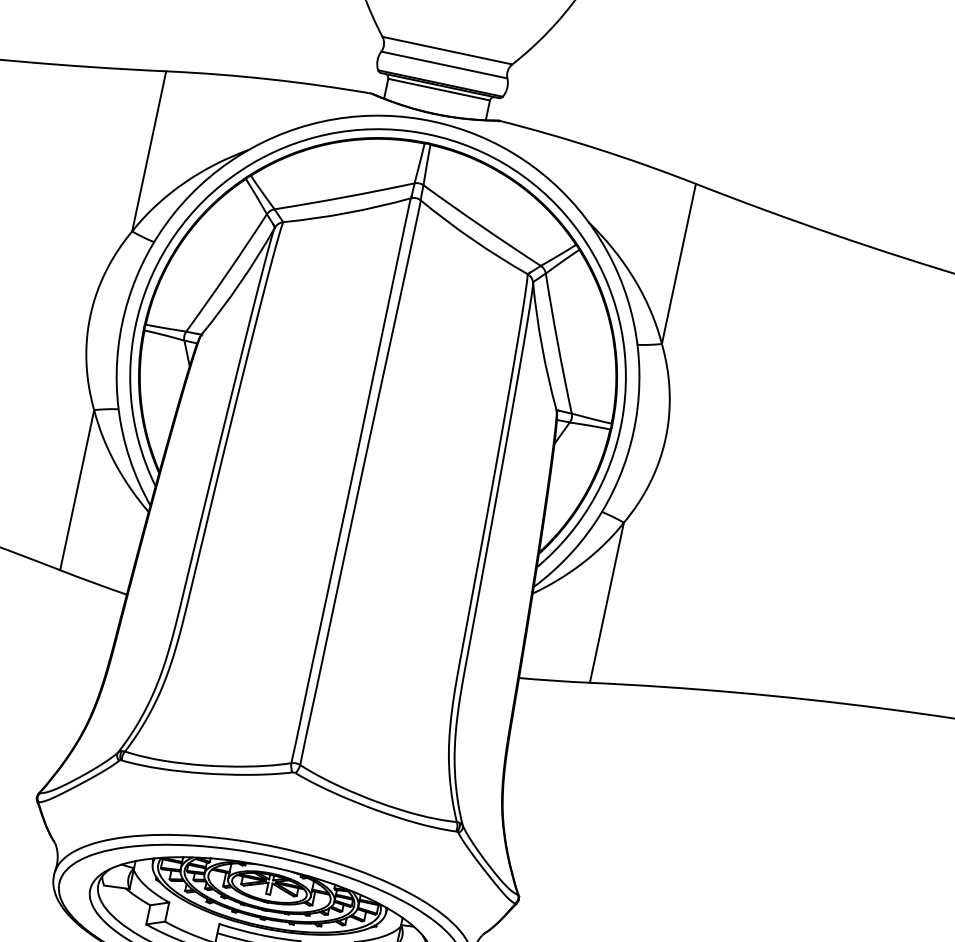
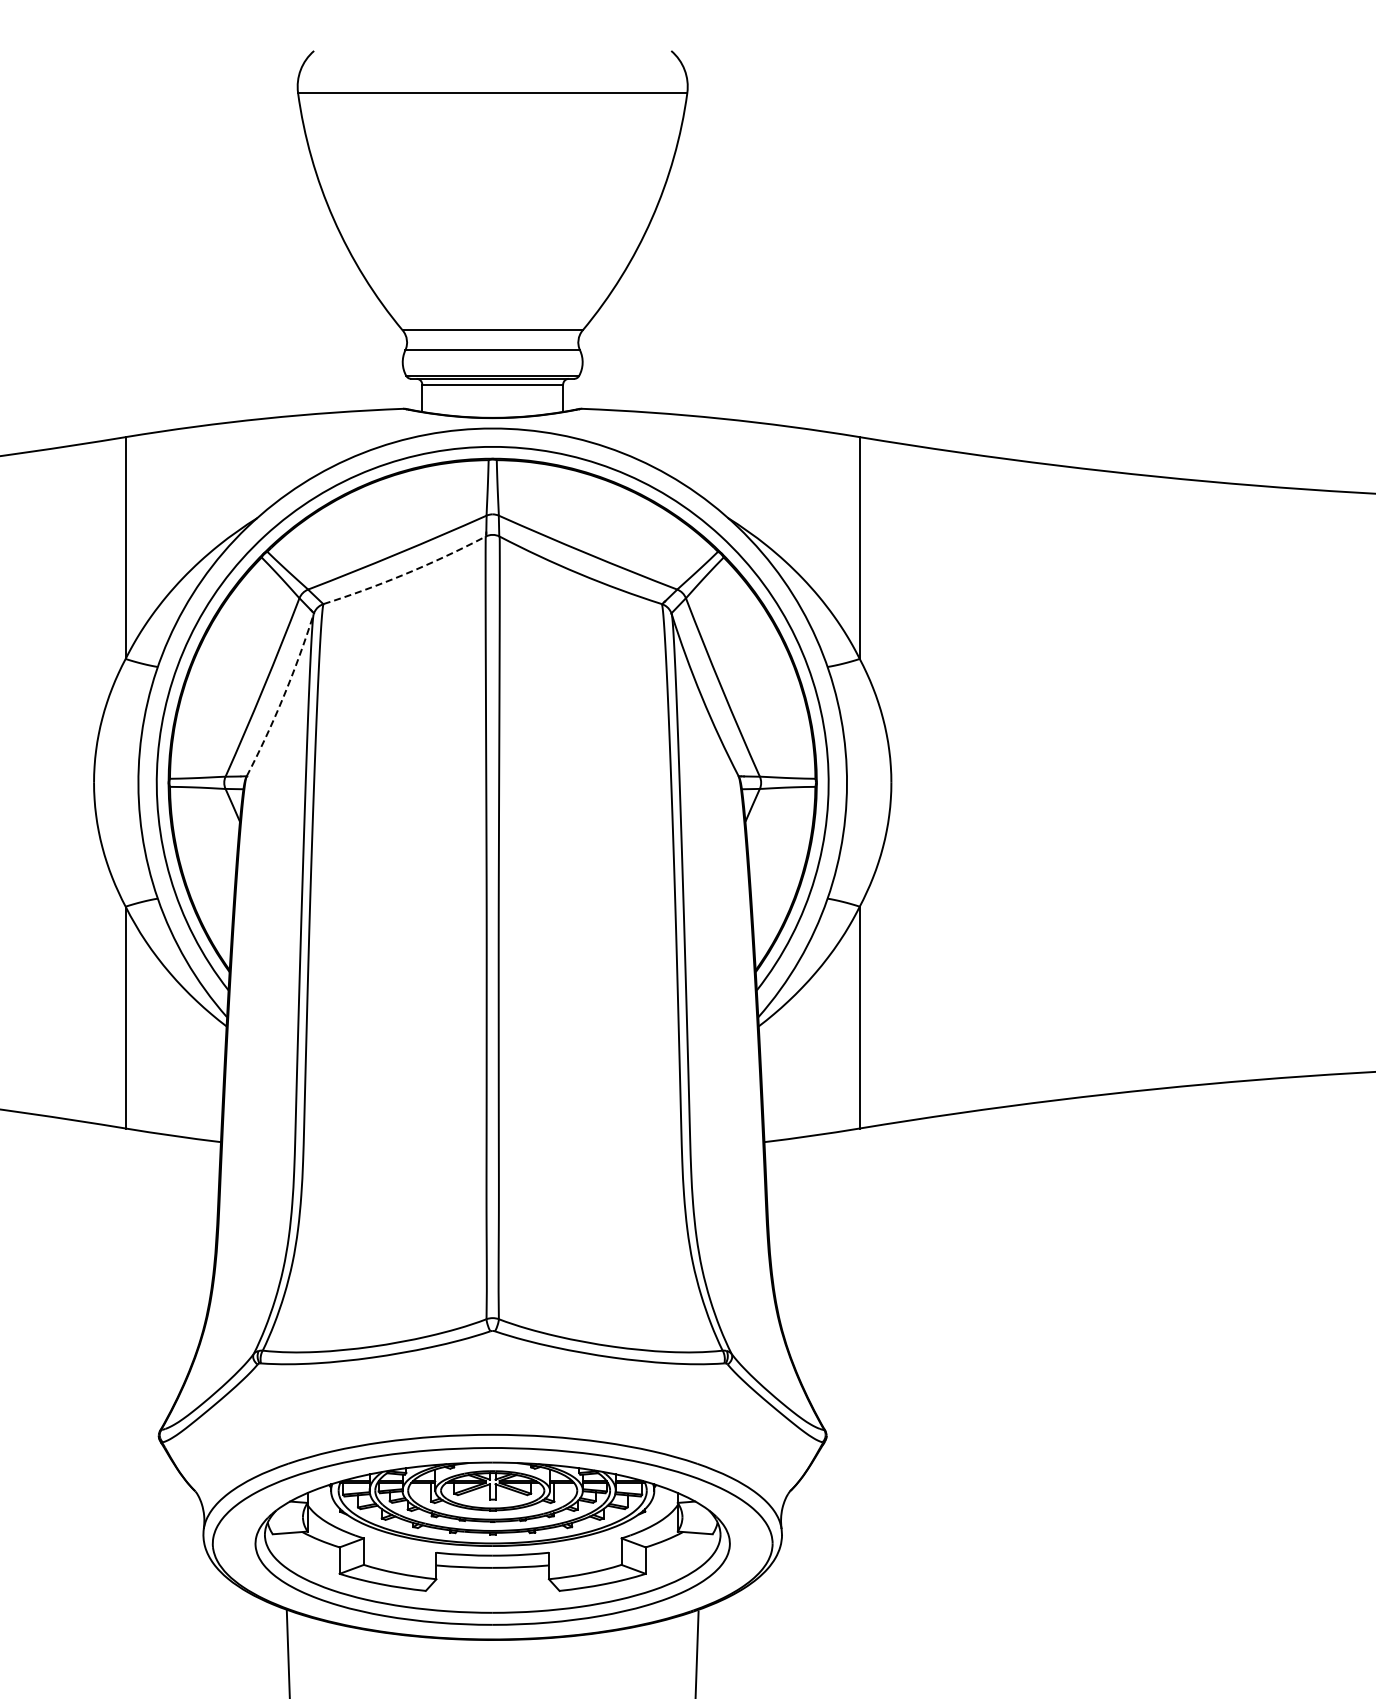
arc: (347, 212) -> (406, 573), solid -> dashed
arc: (240, 282) -> (283, 696), solid -> dashed

